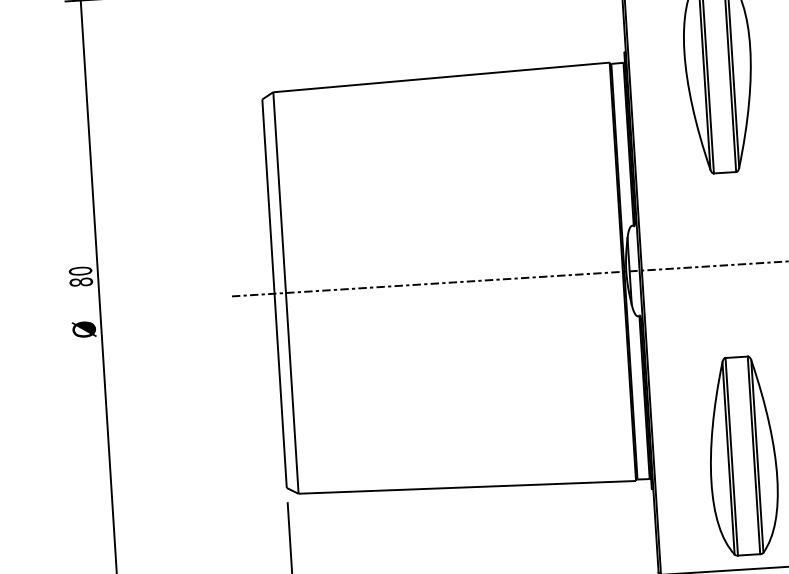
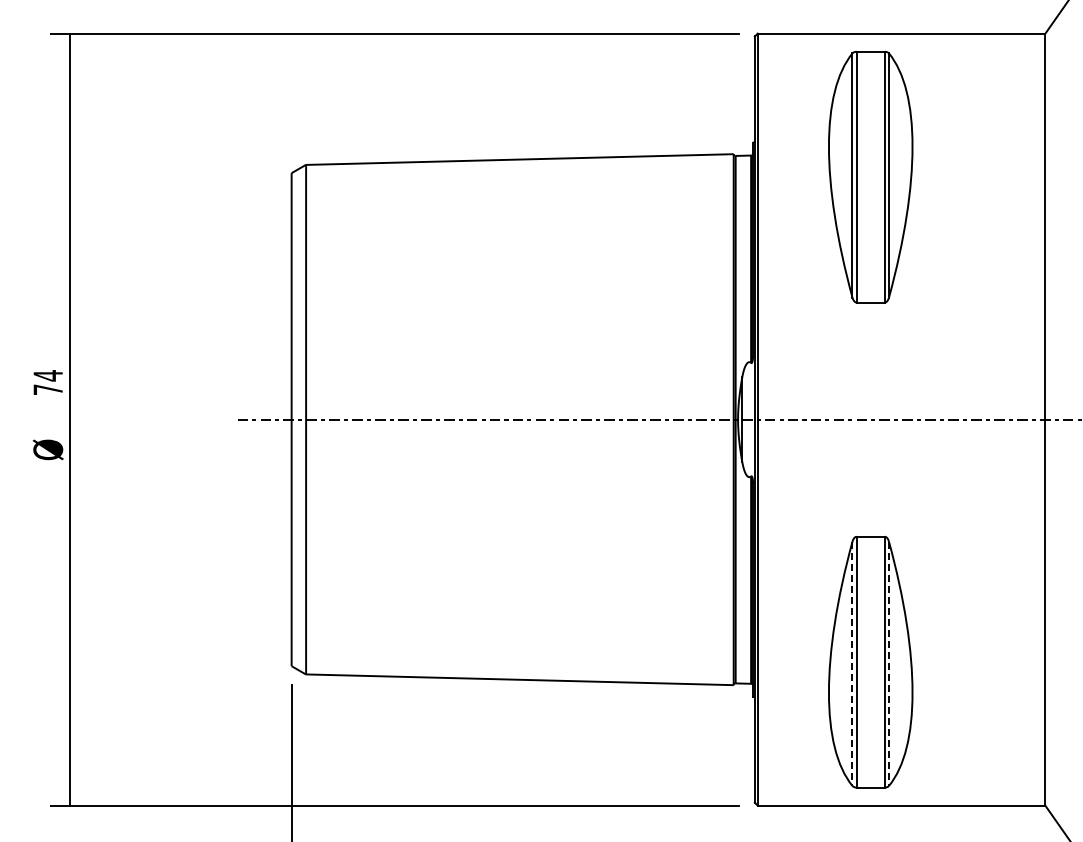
text: (81, 276) -> (48, 382), 80 -> 74
line: (757, 456) -> (889, 664), solid -> dashed
line: (728, 458) -> (852, 664), solid -> dashed

